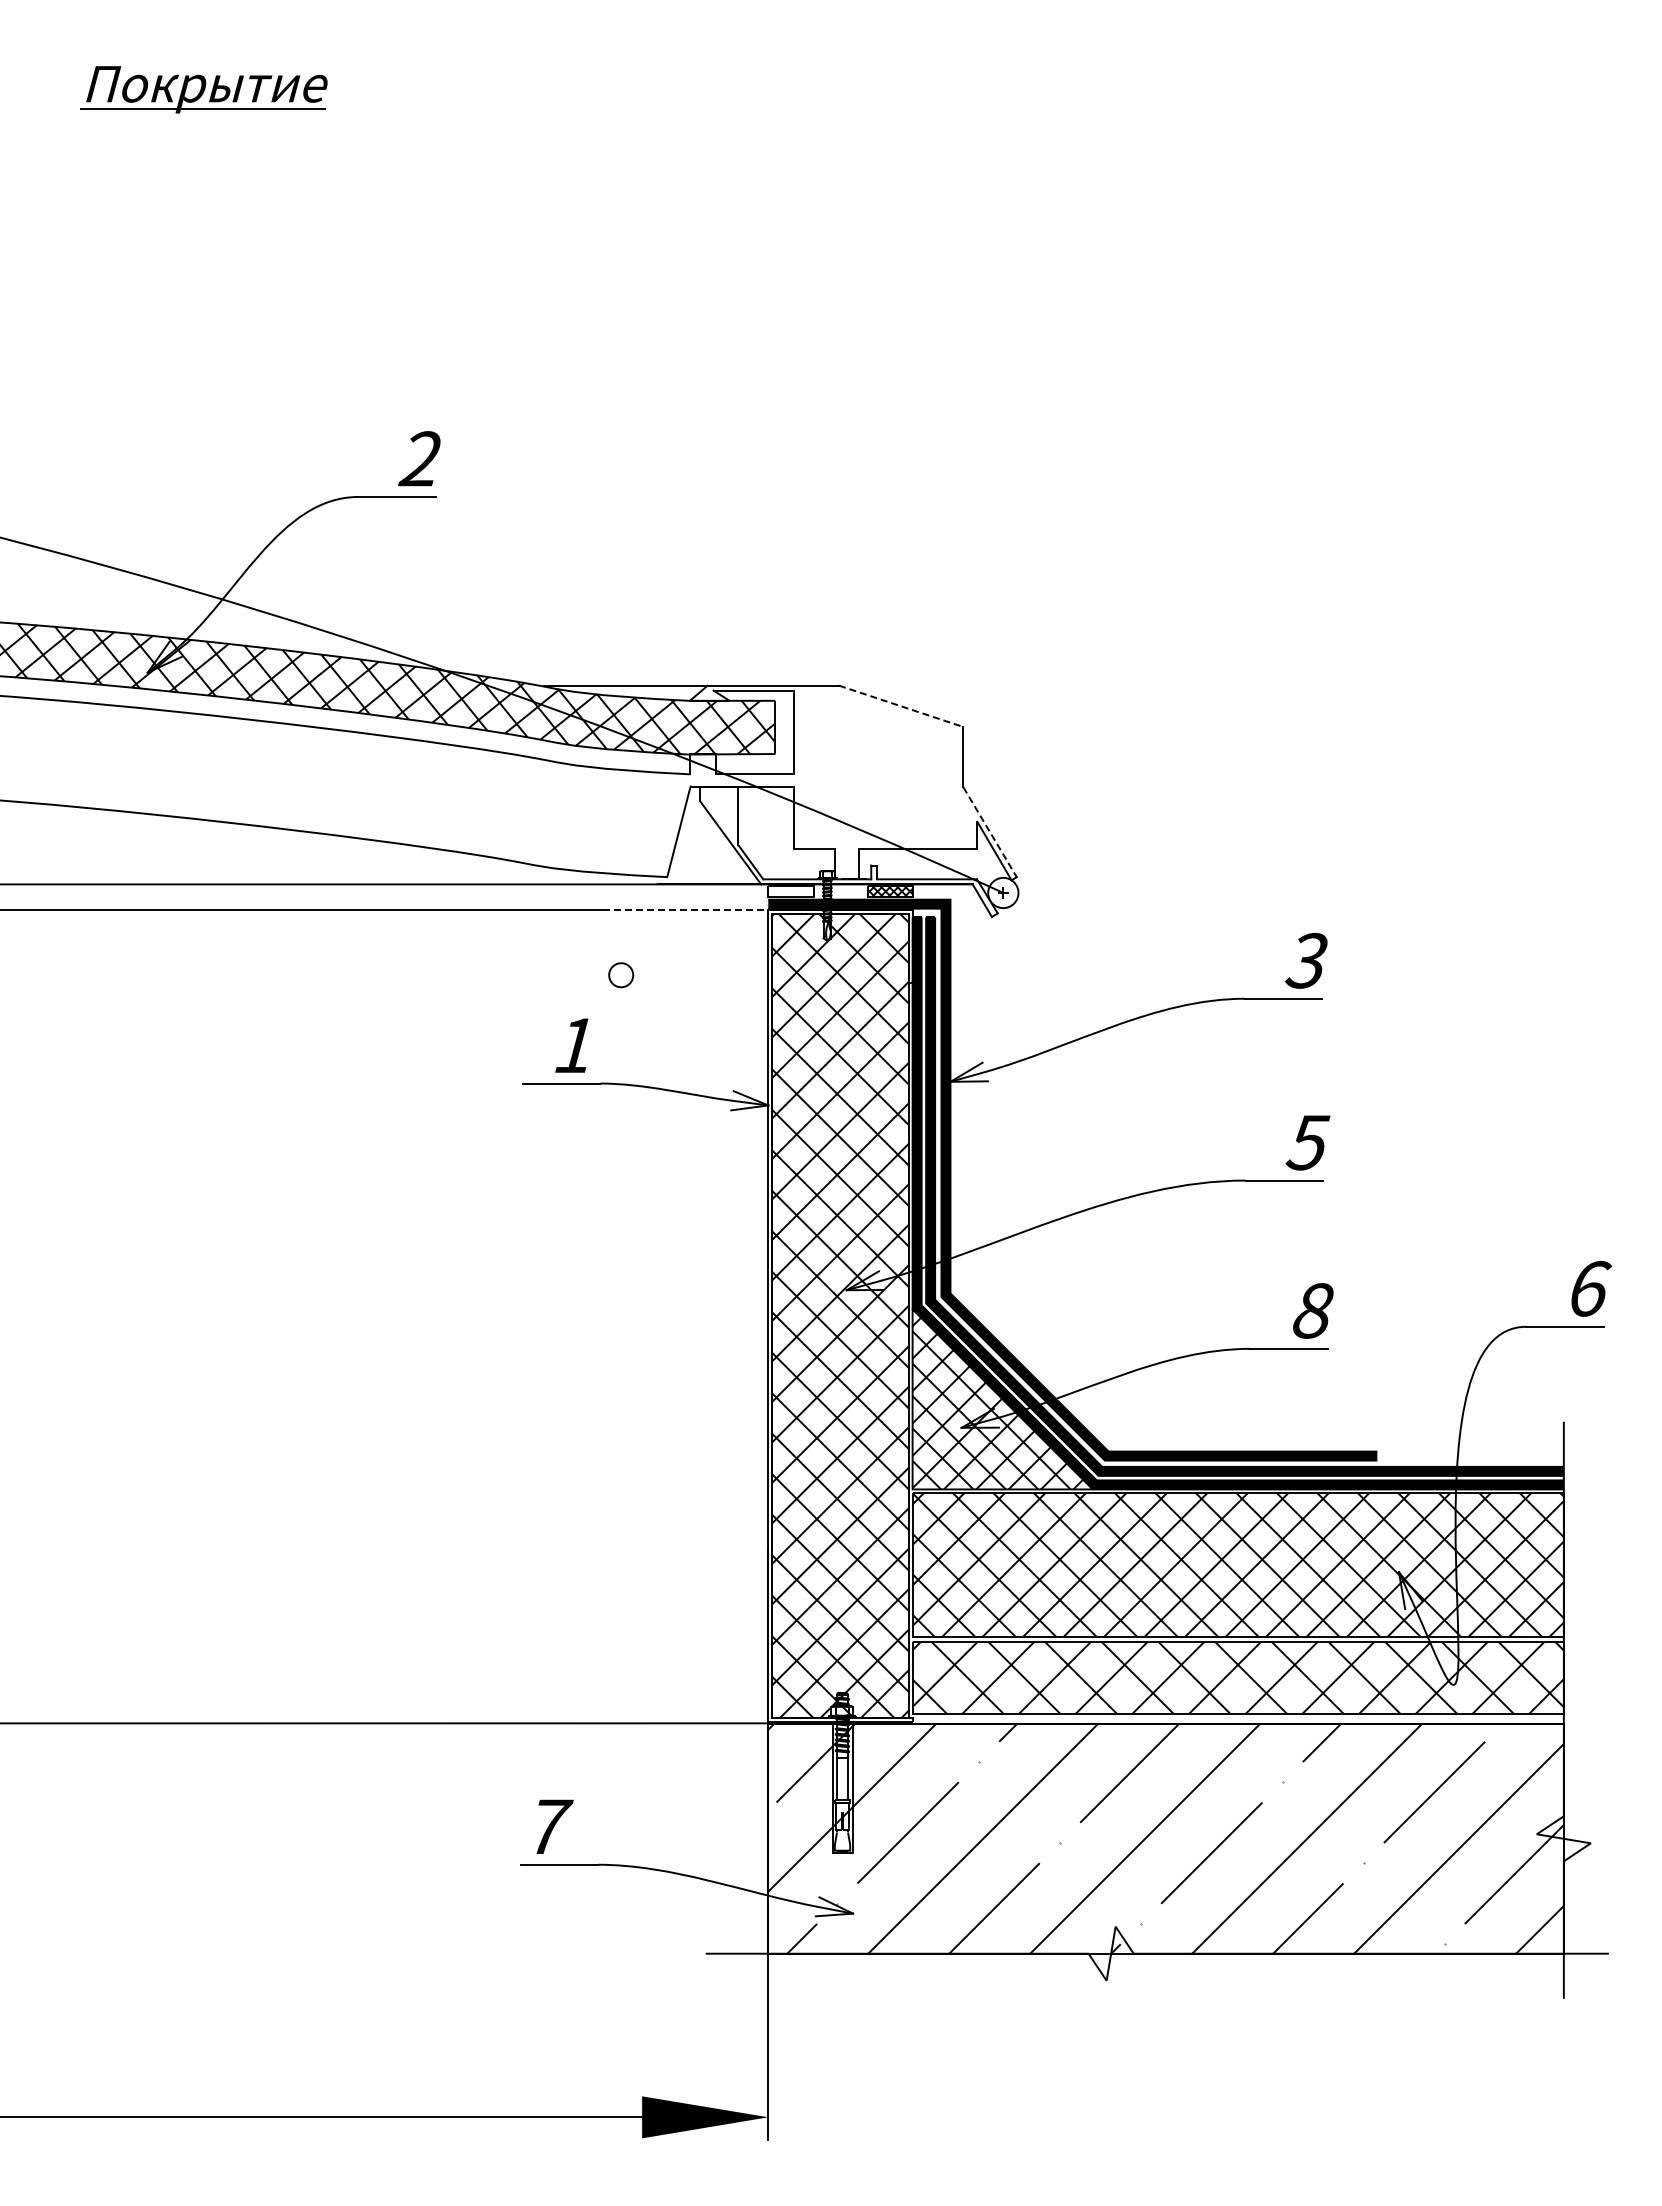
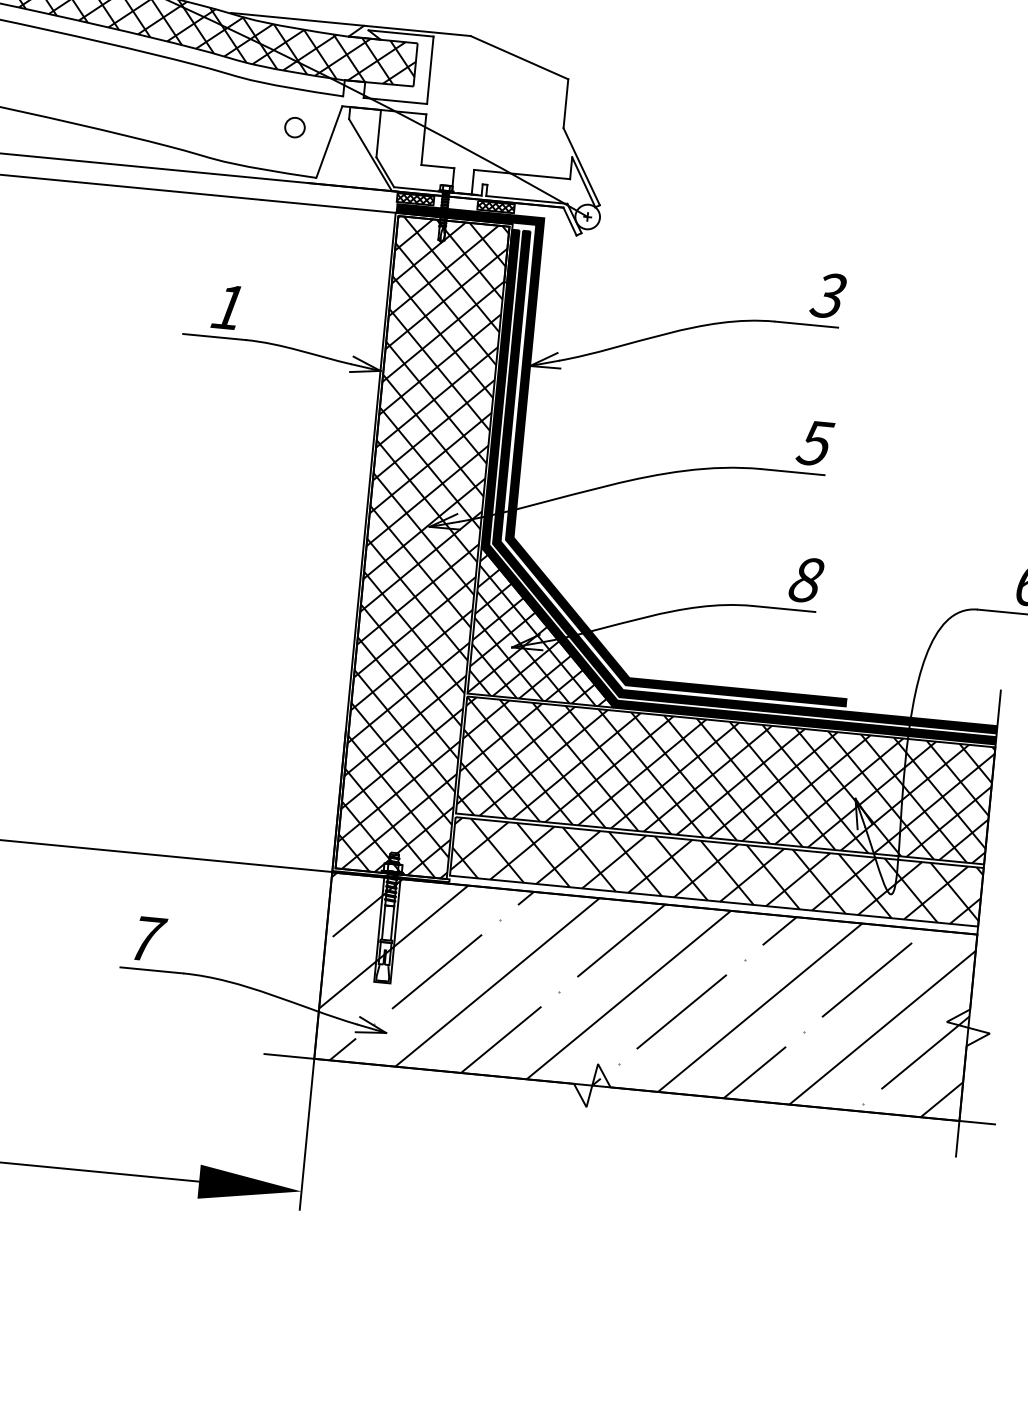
line: (901, 706) -> (519, 57), dashed -> solid
line: (990, 832) -> (582, 166), dashed -> solid
hatch: (790, 891) -> (415, 199), added
line: (685, 910) -> (328, 206), dashed -> solid
part: (621, 975) -> (295, 127), moved

